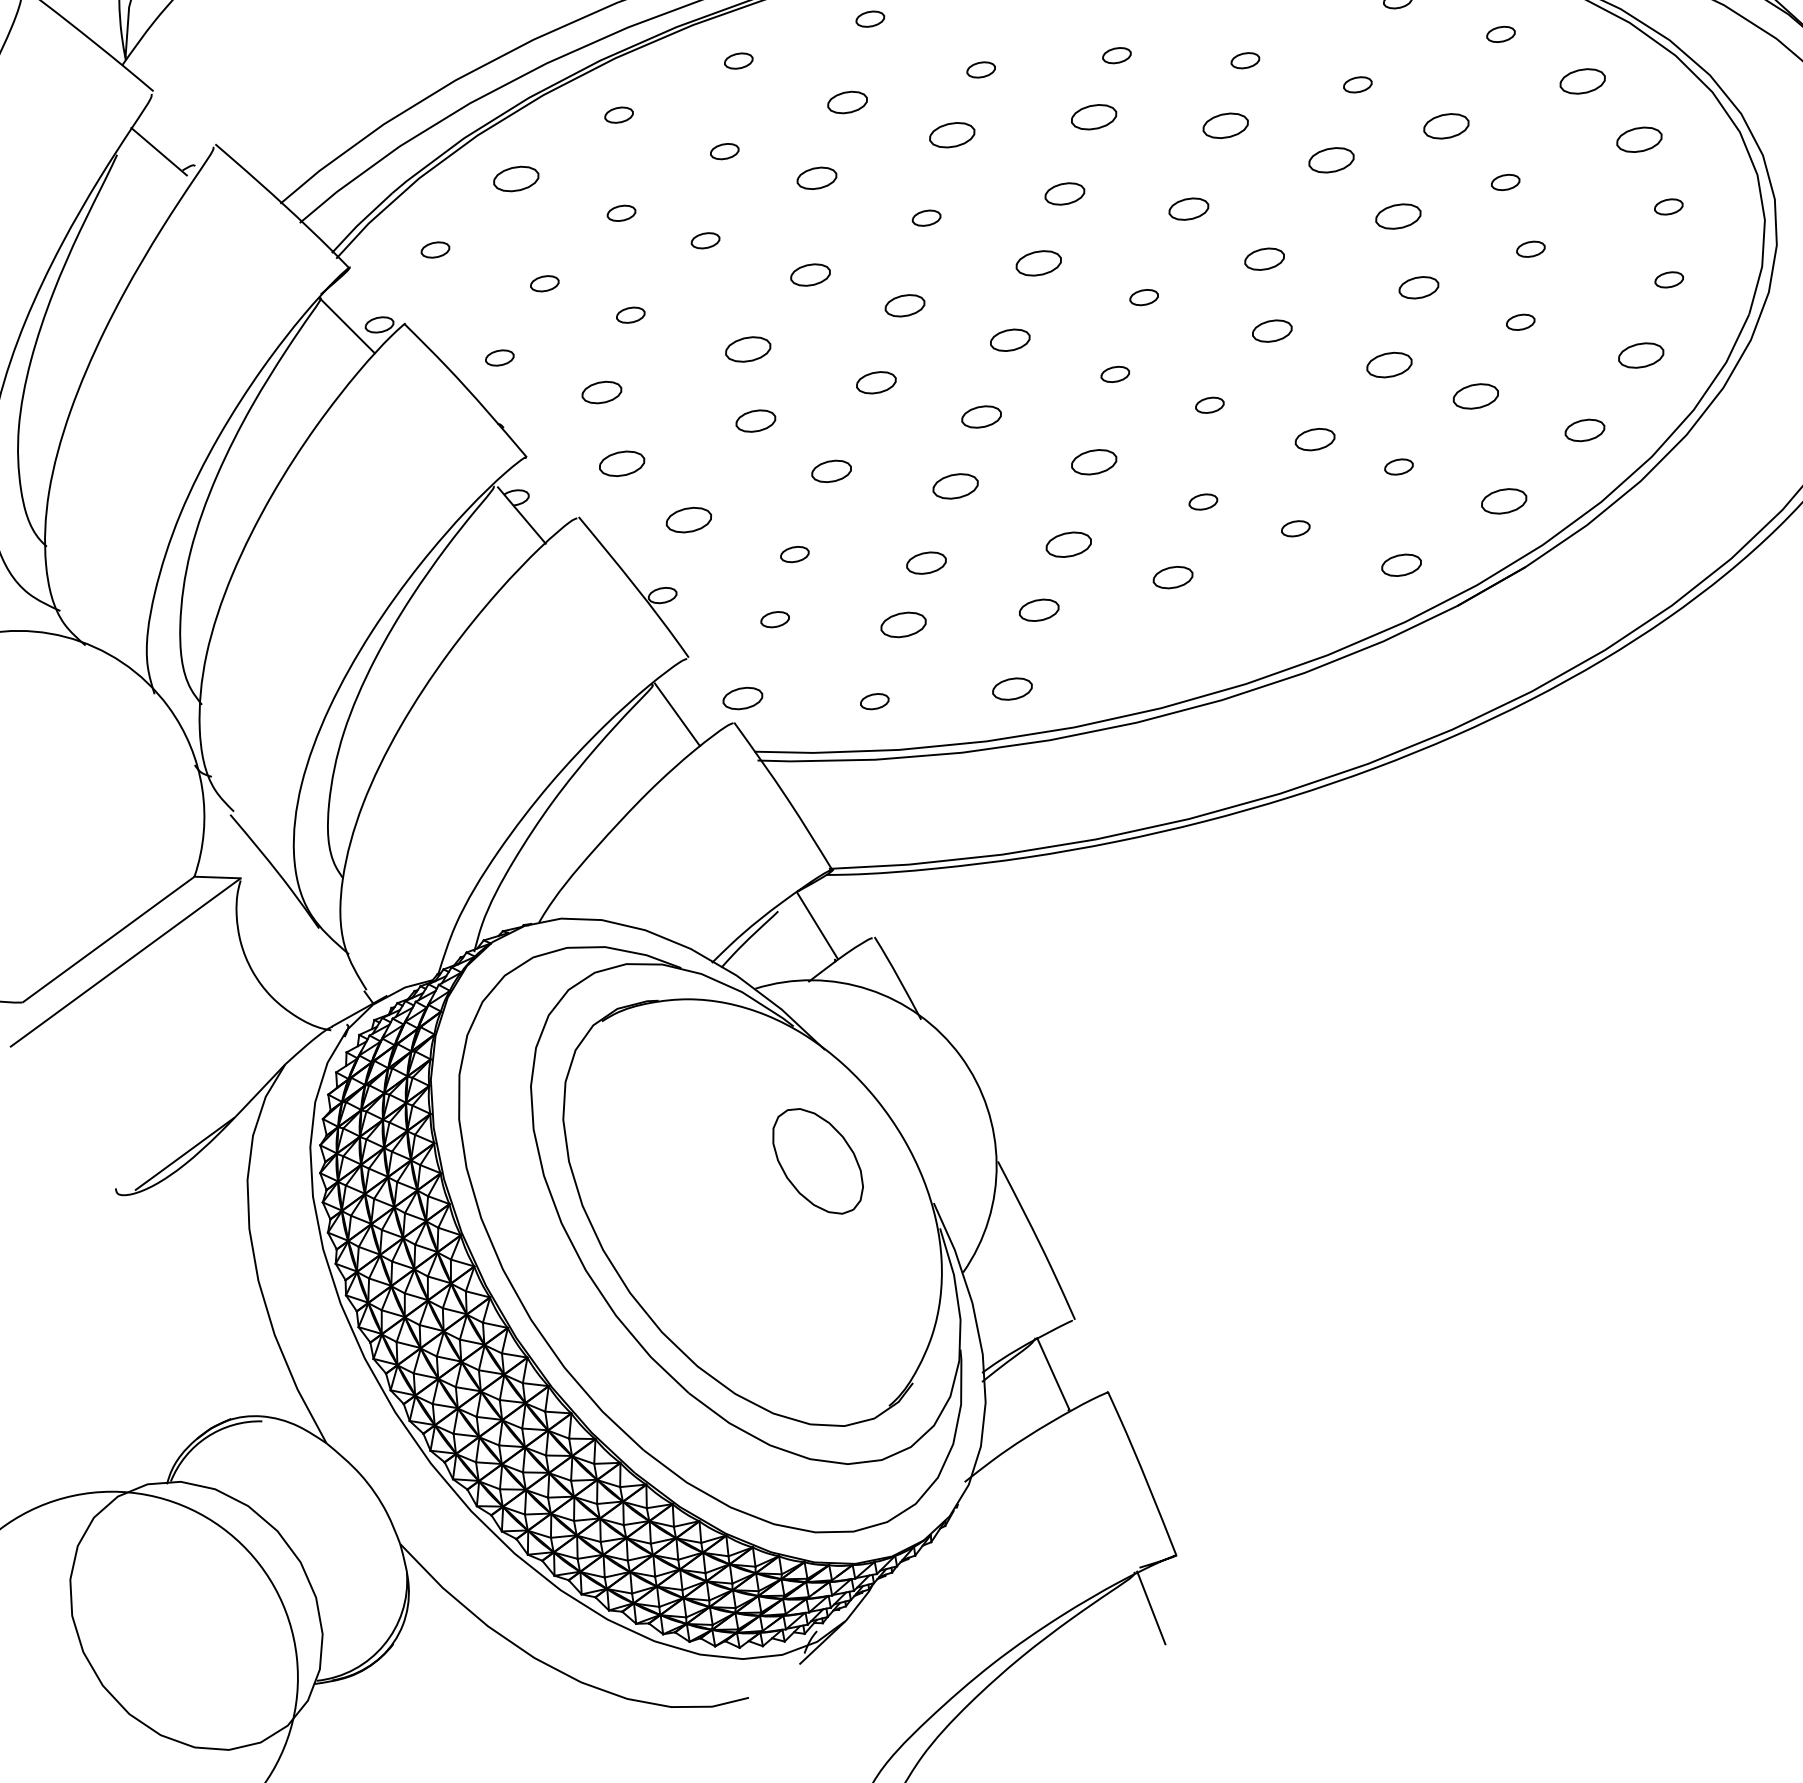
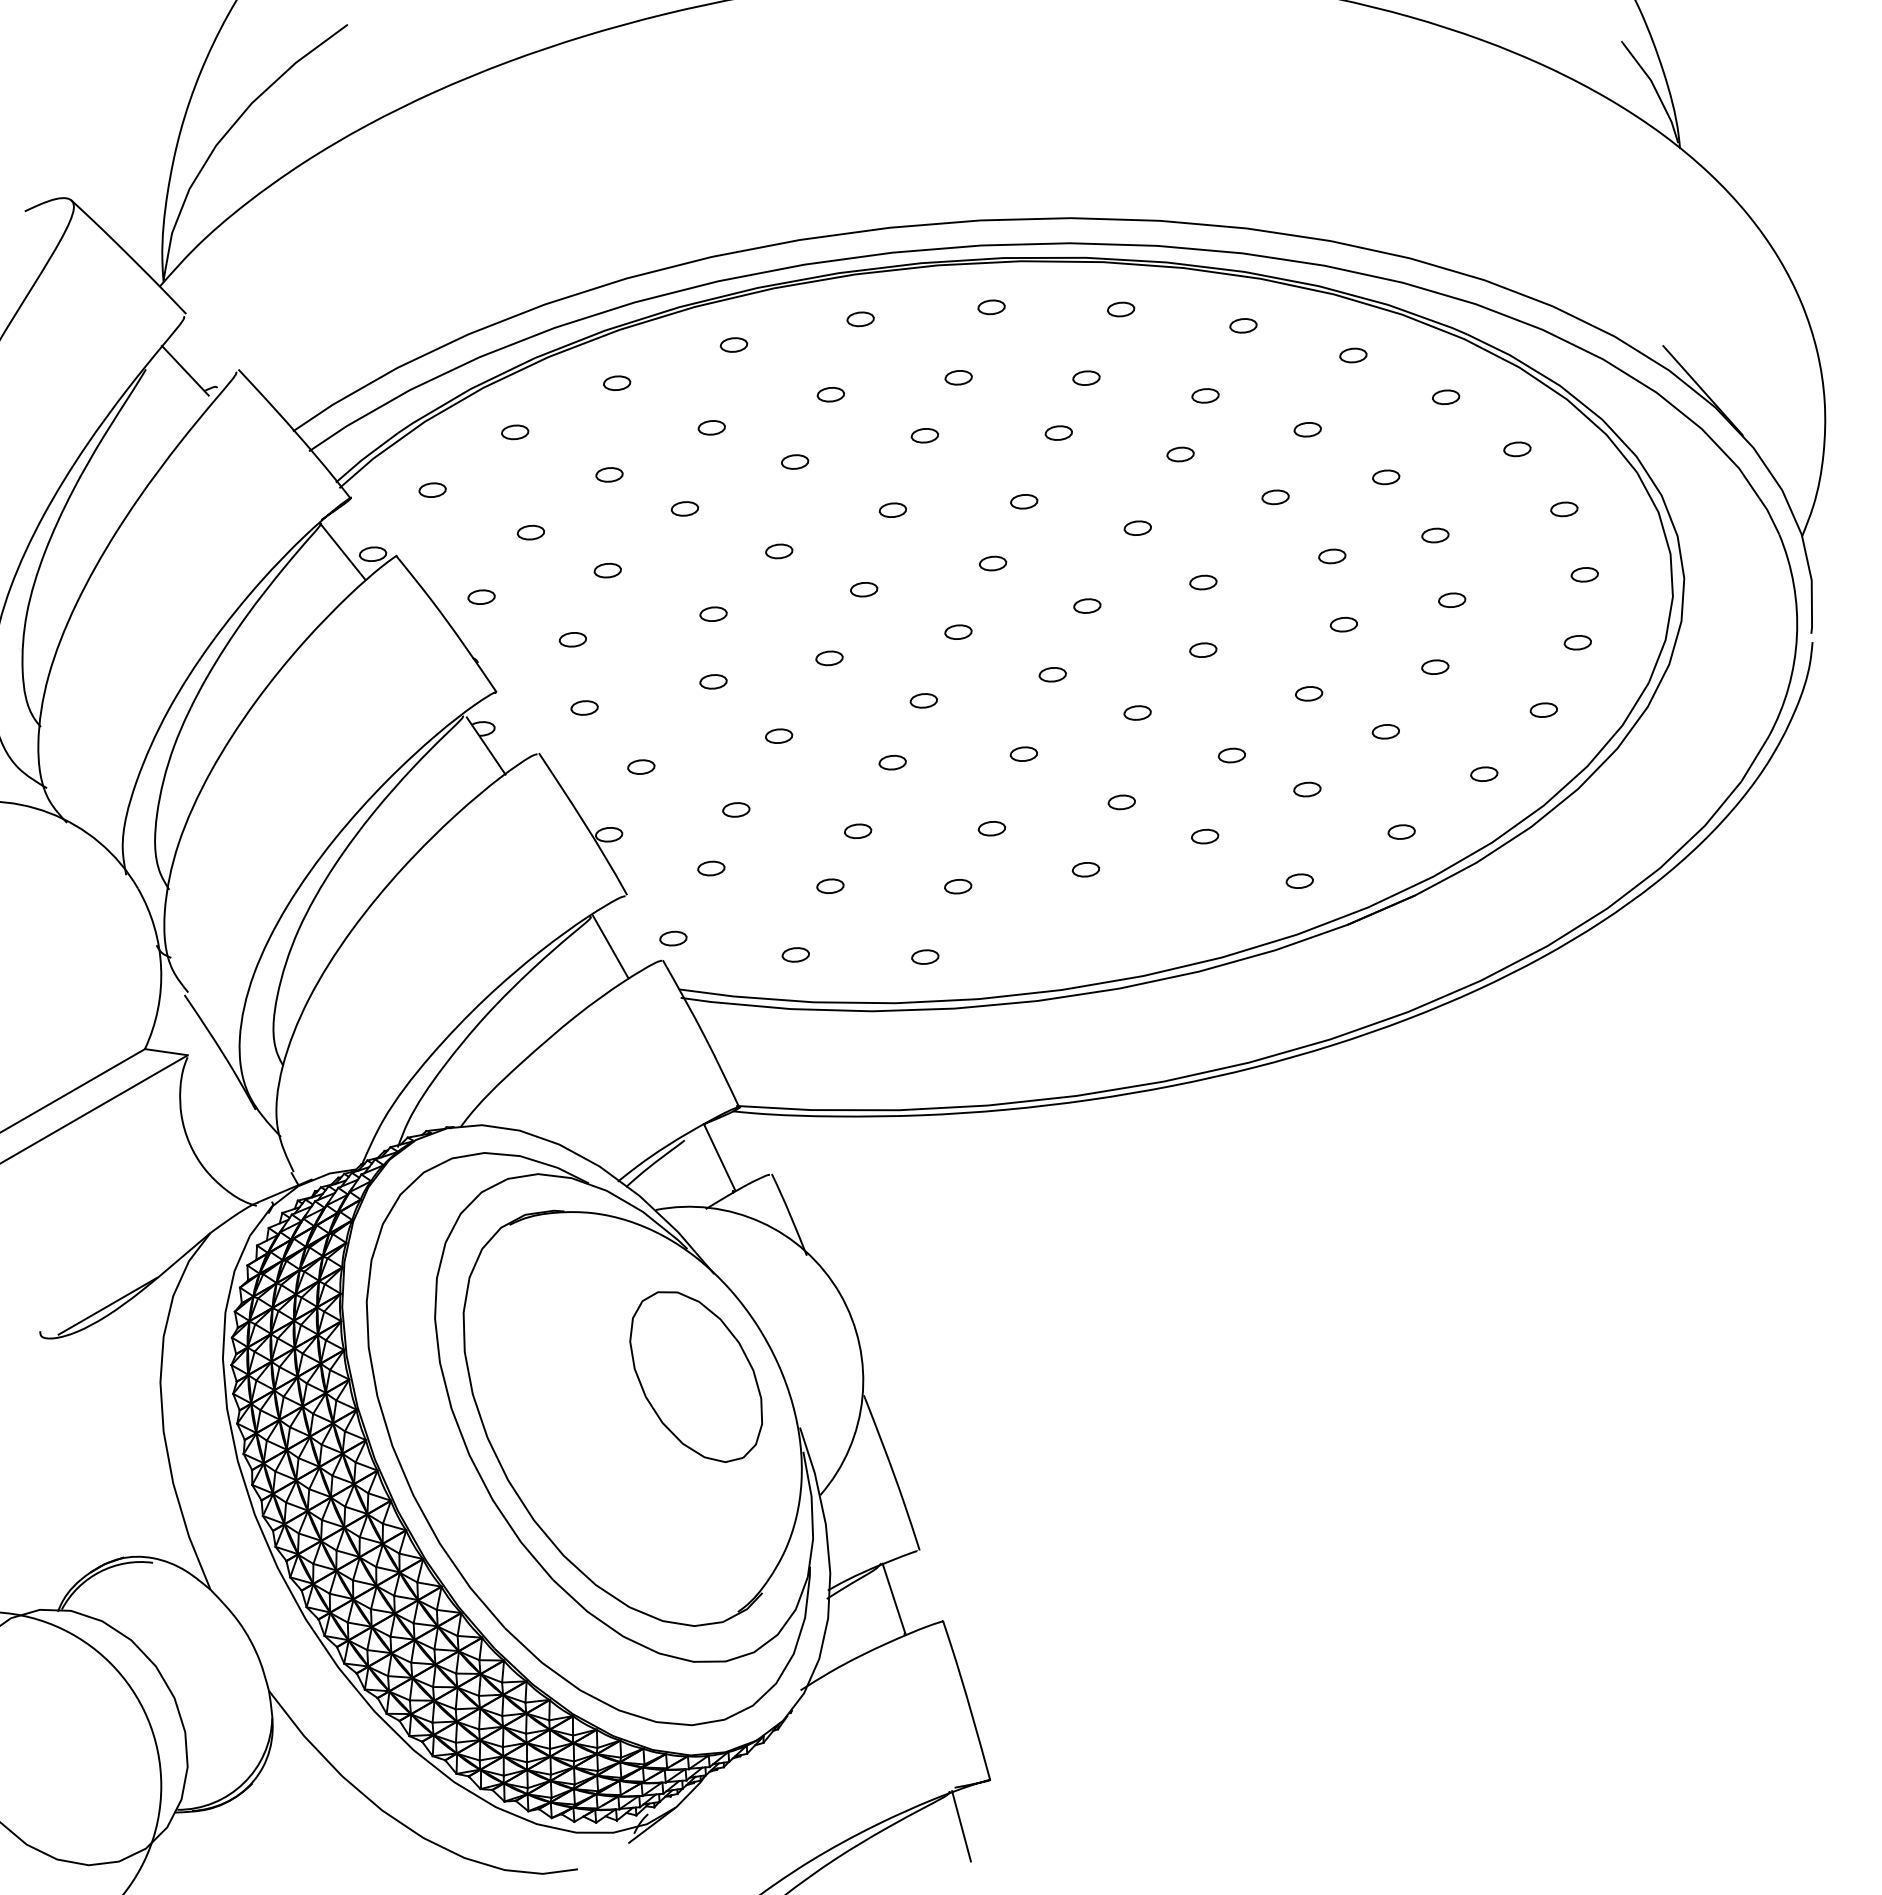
part: (1582, 81) -> (1517, 449), size x0.62
part: (846, 102) -> (830, 394), size x0.71
part: (1093, 116) -> (1058, 432), size x0.62
part: (1225, 125) -> (1180, 454), size x0.62
part: (1446, 126) -> (1386, 477), size x0.62
part: (951, 135) -> (924, 435), size x0.62
part: (1639, 139) -> (1564, 509), size x0.62
part: (1331, 160) -> (1275, 497), size x0.62
part: (817, 177) -> (795, 461), size x0.71
part: (516, 179) -> (515, 432), size x0.62
part: (1065, 193) -> (1024, 501), size x0.71
part: (1188, 208) -> (1137, 527), size x0.71
part: (1398, 216) -> (1332, 556), size x0.62
part: (1264, 259) -> (1203, 582), size x0.71
part: (1039, 263) -> (993, 563), size x0.62
part: (810, 275) -> (779, 551), size x0.71
part: (1418, 287) -> (1343, 624), size x0.71
part: (905, 305) -> (864, 589), size x0.71
part: (1272, 330) -> (1203, 649), size x0.71
part: (1010, 339) -> (958, 631), size x0.71
part: (747, 348) -> (713, 613), size x0.62
part: (1640, 354) -> (1543, 709), size x0.62
part: (1390, 364) -> (1309, 693), size x0.62
part: (876, 382) -> (829, 658), size x0.71
part: (601, 392) -> (572, 639), size x0.71
part: (1475, 396) -> (1385, 731), size x0.62
part: (981, 416) -> (923, 700), size x0.71
part: (755, 420) -> (713, 681), size x0.71
part: (1585, 429) -> (1484, 773), size x0.71
part: (1314, 439) -> (1231, 755), size x0.71
part: (1093, 461) -> (1023, 753), size x0.62
part: (621, 463) -> (584, 707), size x0.62
part: (832, 470) -> (779, 735), size x0.71
part: (955, 486) -> (892, 762), size x0.62
part: (1503, 500) -> (1401, 831), size x0.62
part: (689, 519) -> (641, 766), size x0.62
part: (1068, 544) -> (991, 828), size x0.62
part: (927, 563) -> (858, 831), size x0.71
part: (1401, 564) -> (1299, 880), size x0.71
part: (1172, 577) -> (1085, 869), size x0.71
part: (1039, 610) -> (958, 886), size x0.71
part: (903, 623) -> (830, 885), size x0.62
part: (1012, 688) -> (925, 956), size x0.71
part: (742, 698) -> (673, 938), size x0.71
part: (818, 1161) -> (696, 1377), size x1.67

